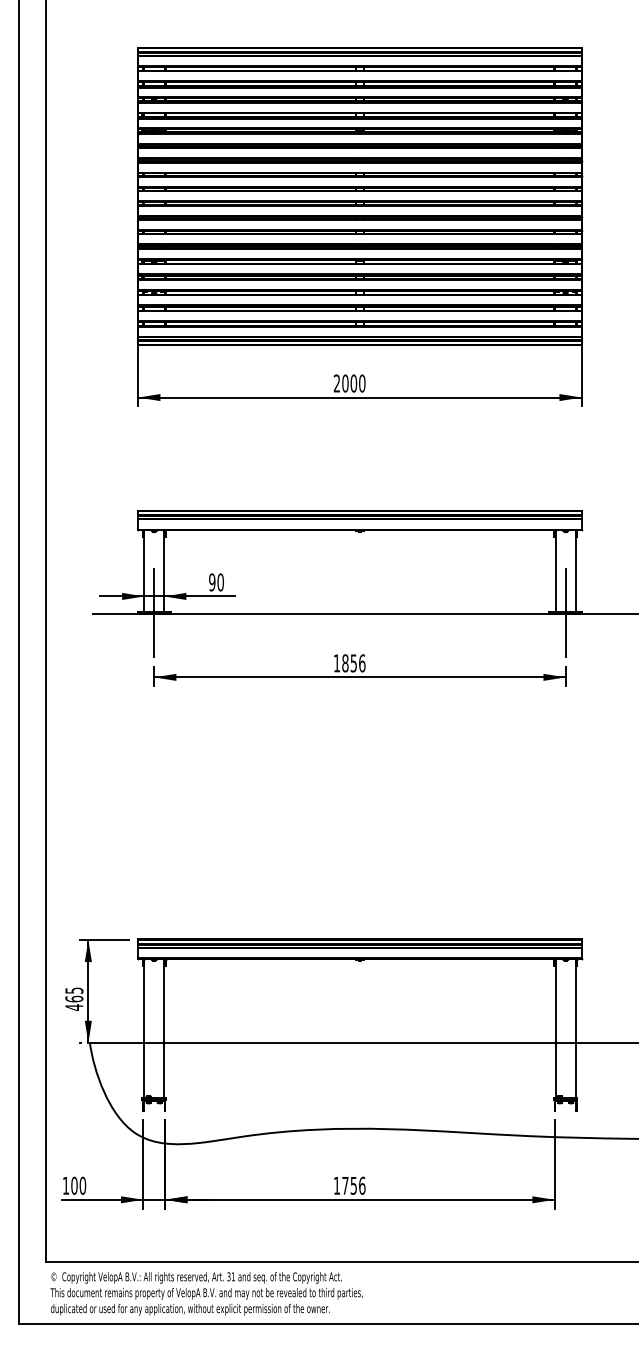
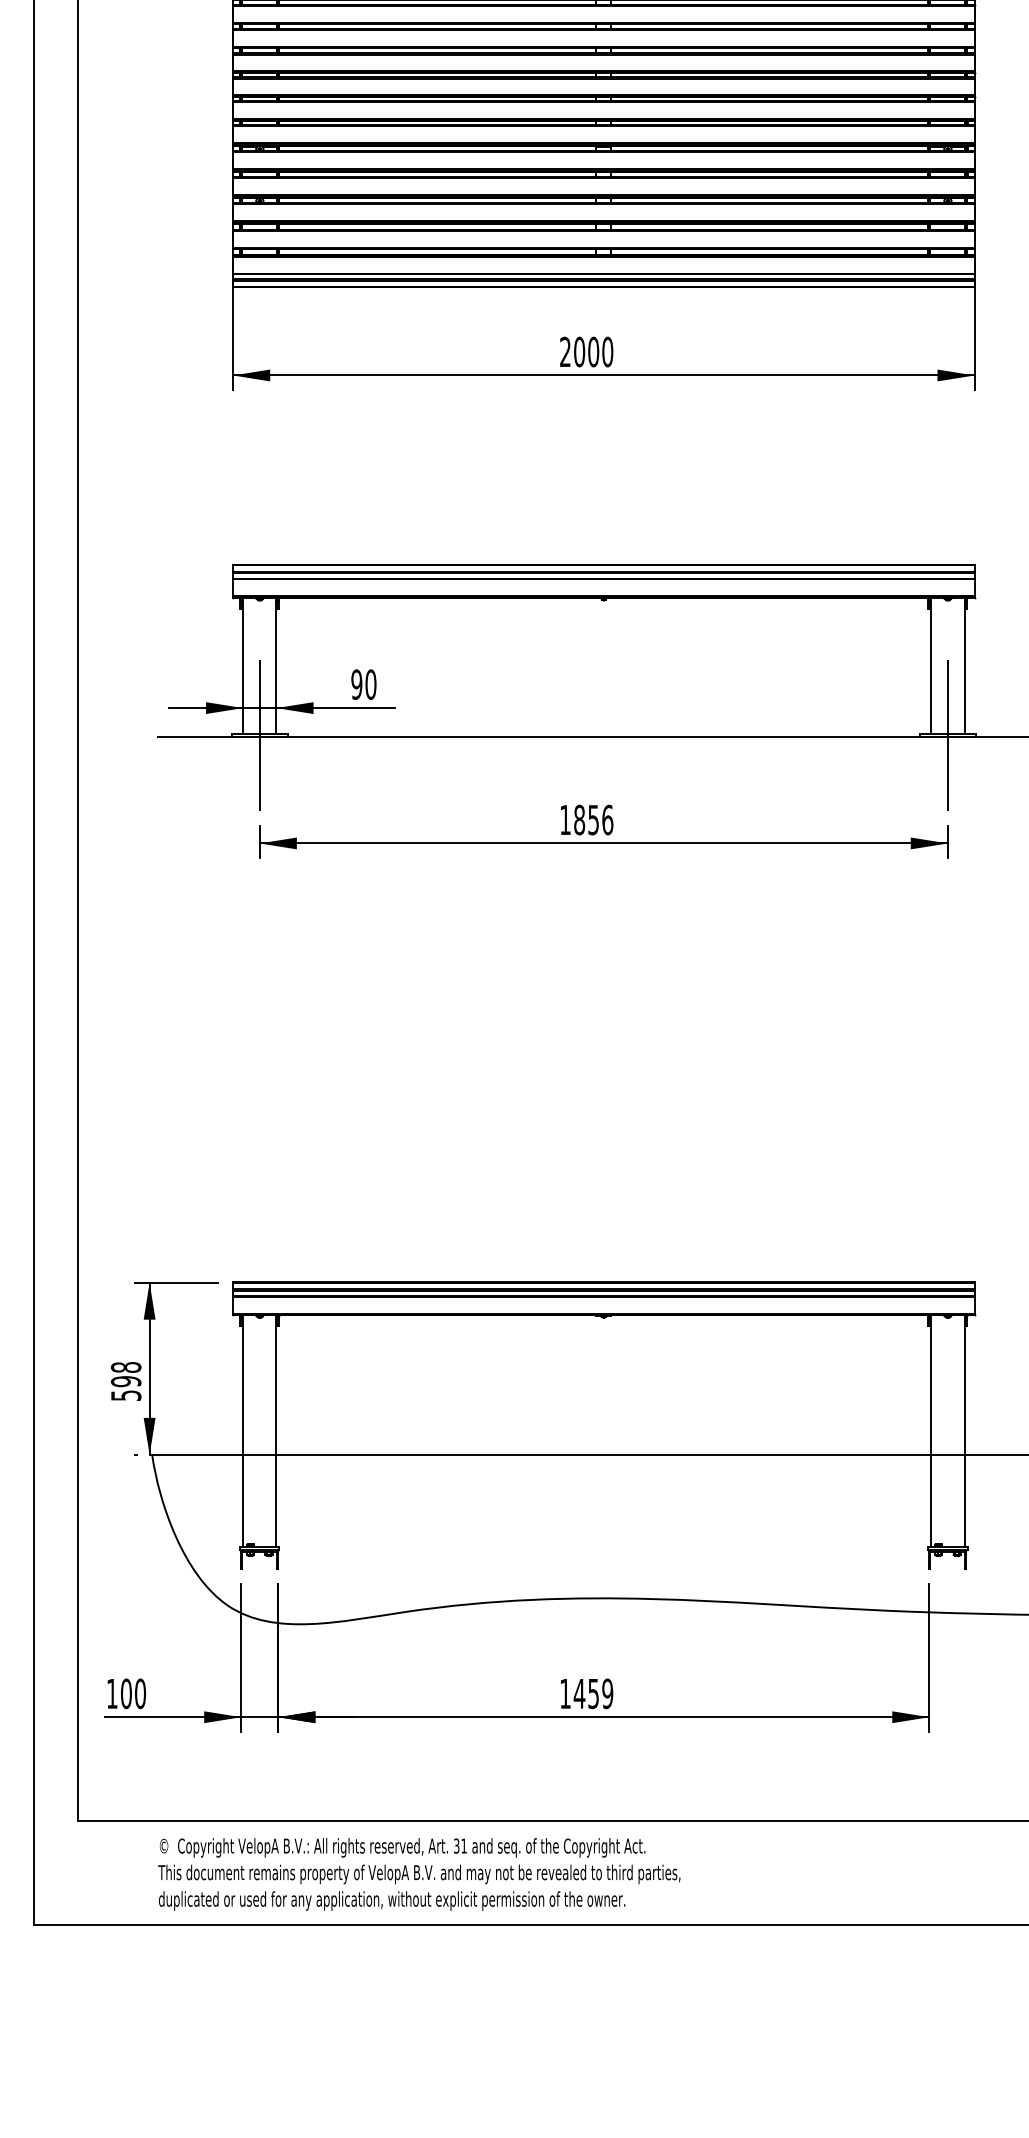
text: (74, 999) -> (126, 1382), 465 -> 598
text: (353, 1185) -> (593, 1693), 1756 -> 1459
text: (206, 1293) -> (419, 1873), moved

